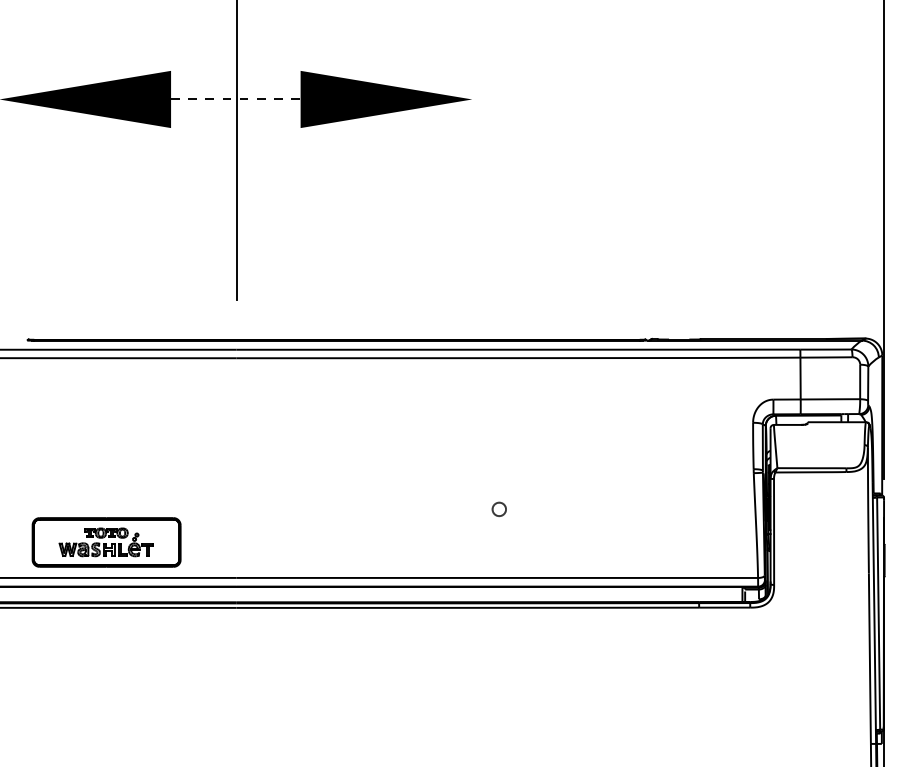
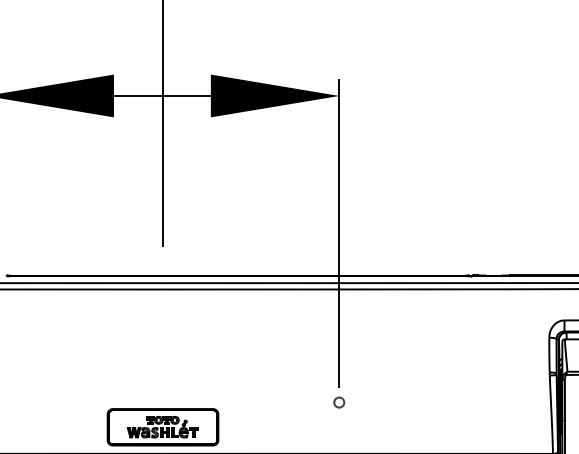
line: (235, 99) -> (162, 95), dashed -> solid
line: (472, 282) -> (339, 232), added
part: (498, 508) -> (338, 401), moved
part: (106, 542) -> (162, 427), moved

